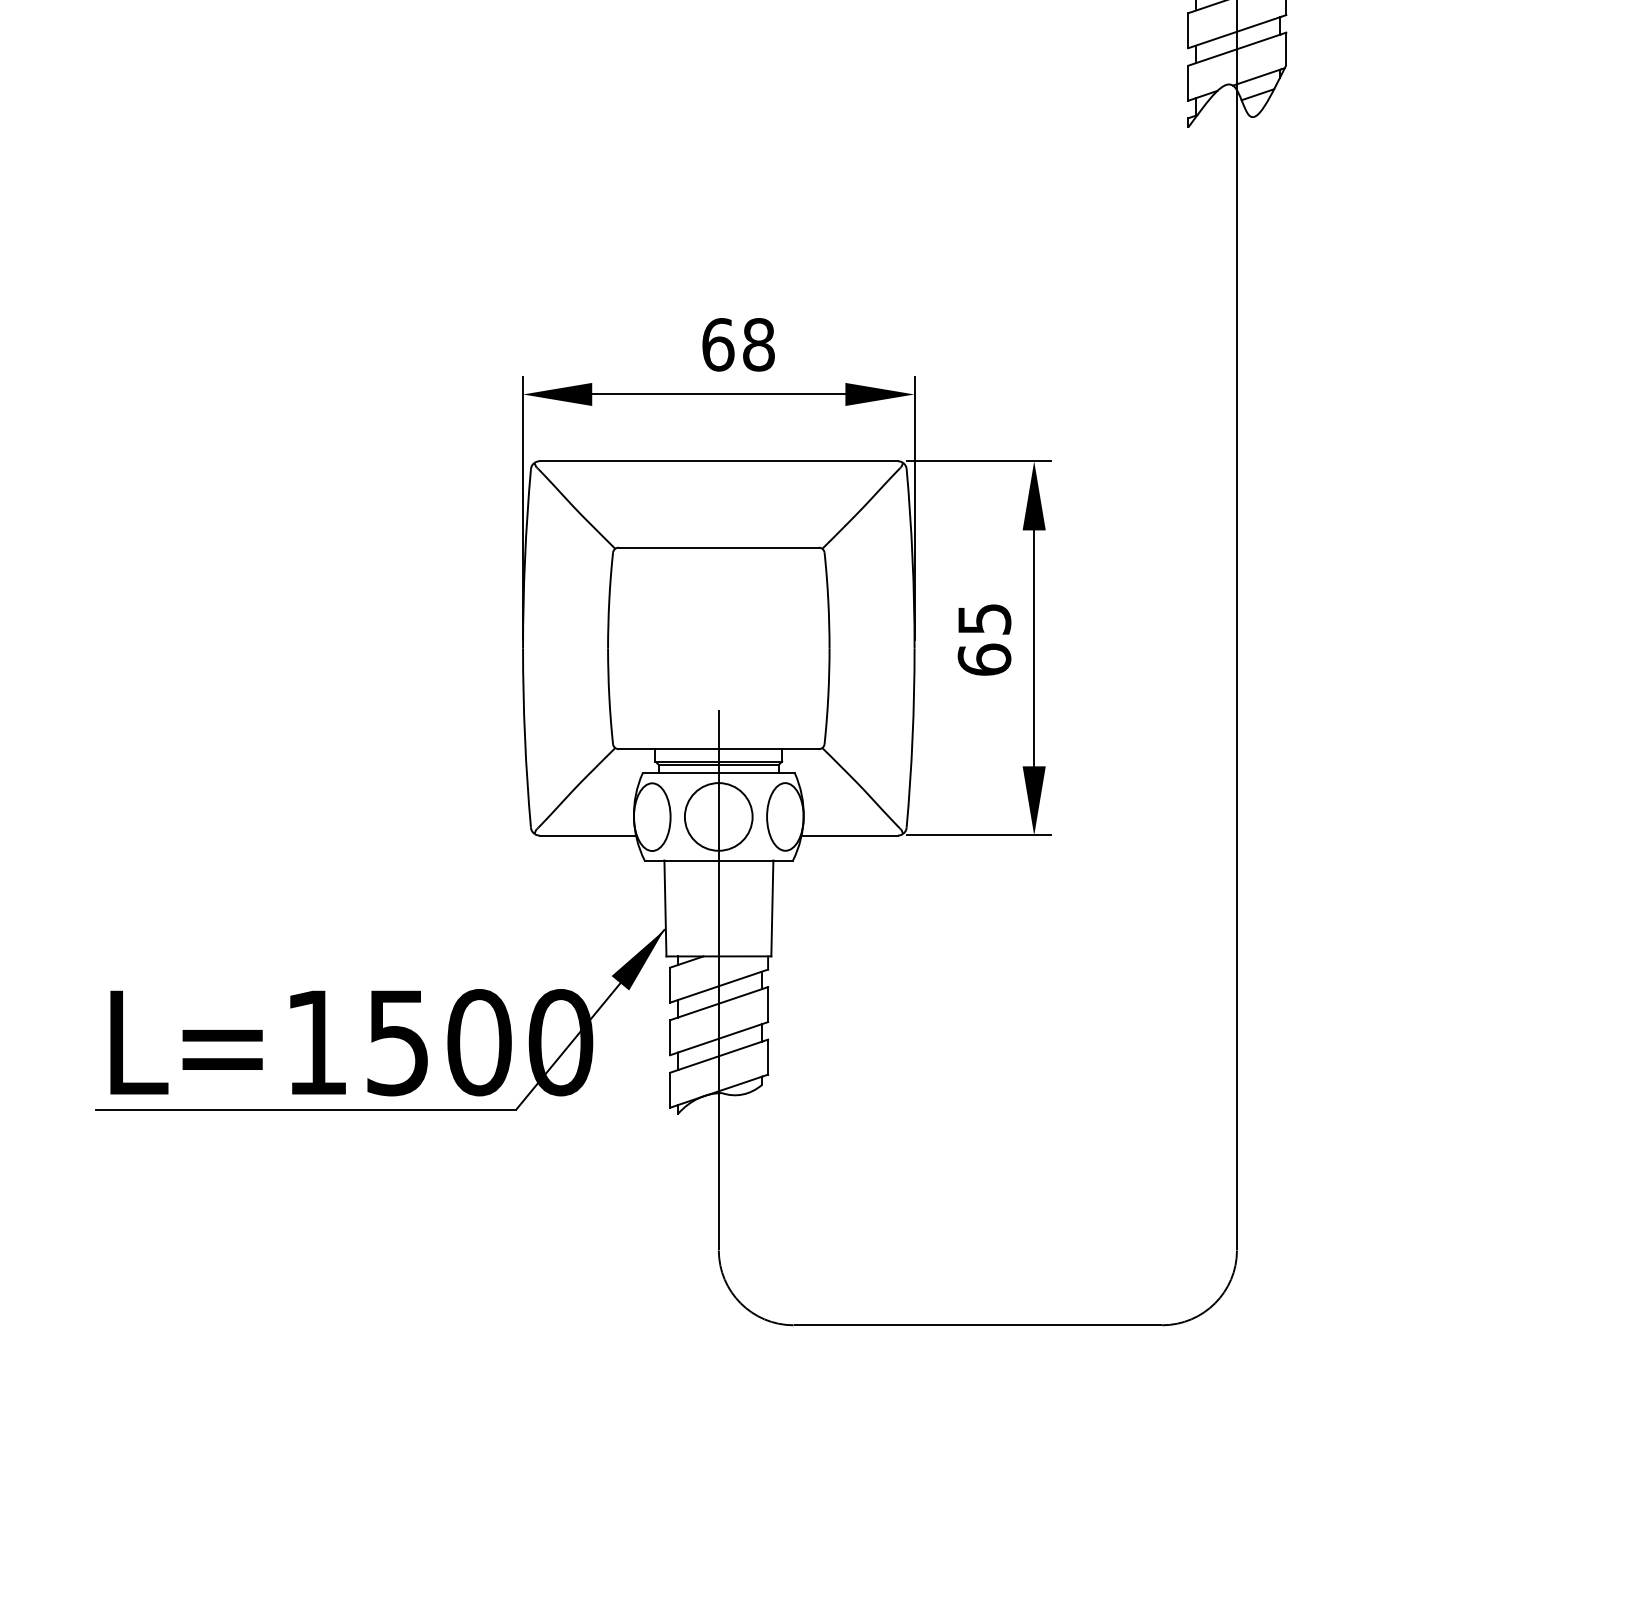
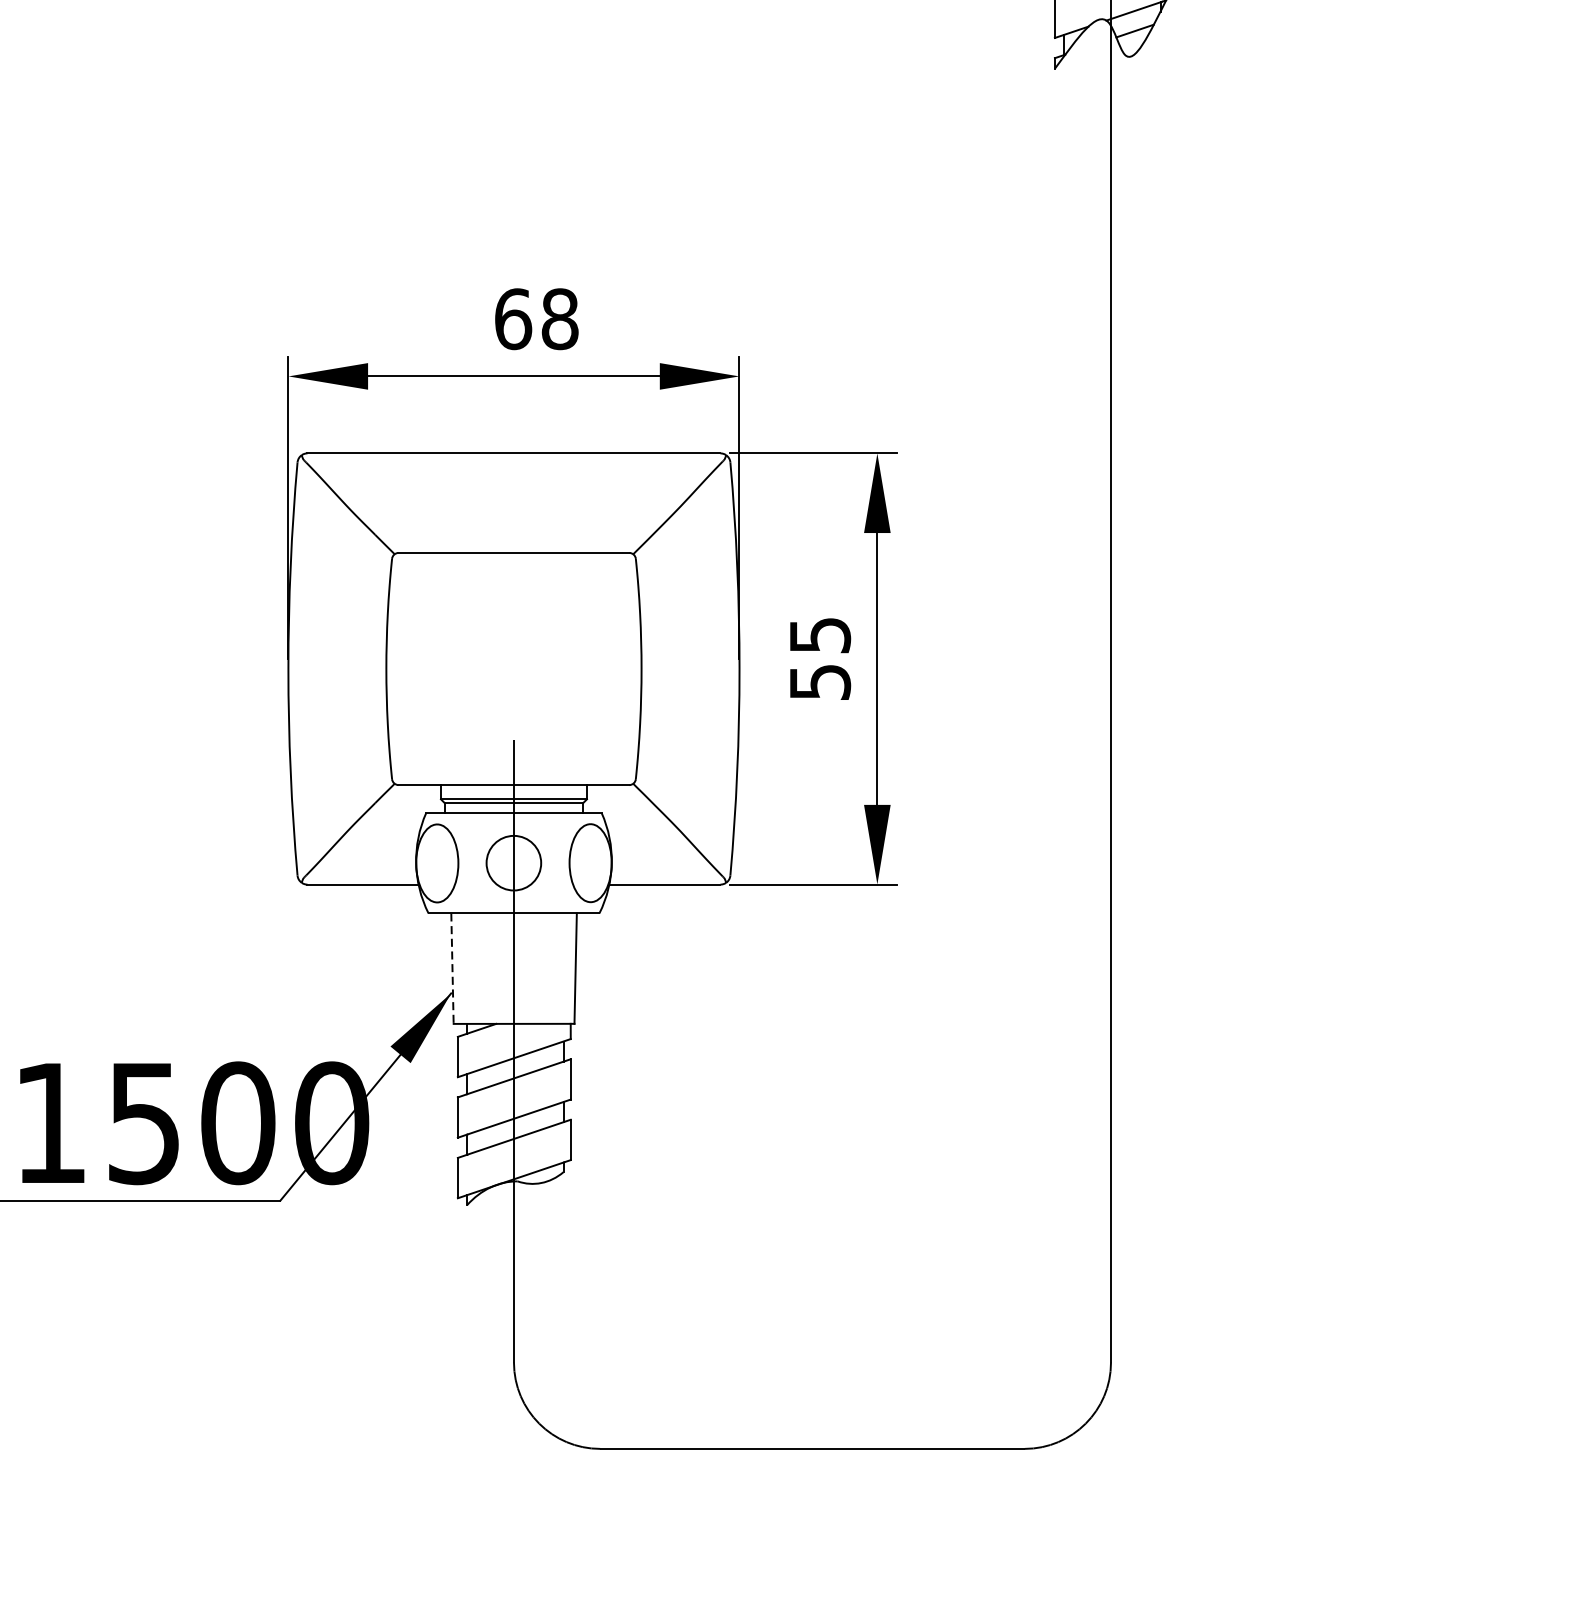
text: (984, 659) -> (820, 681), 65 -> 55
circle: (718, 816) -> (513, 862), size x0.7
line: (665, 908) -> (452, 968), solid -> dashed

